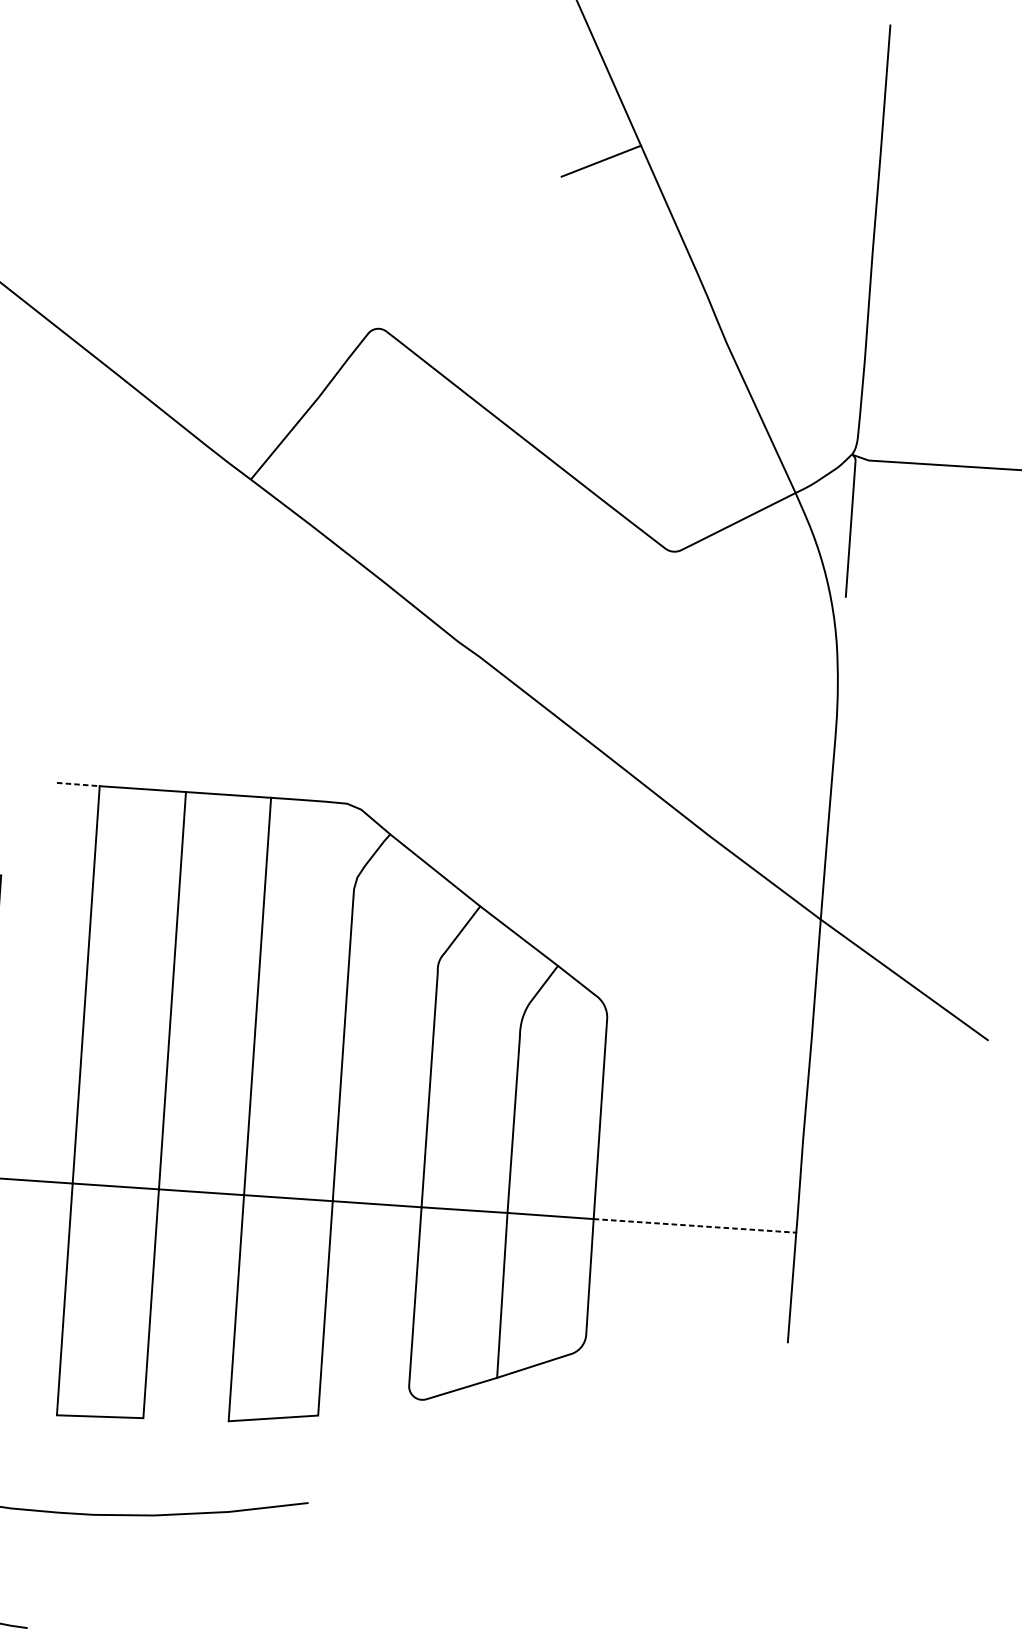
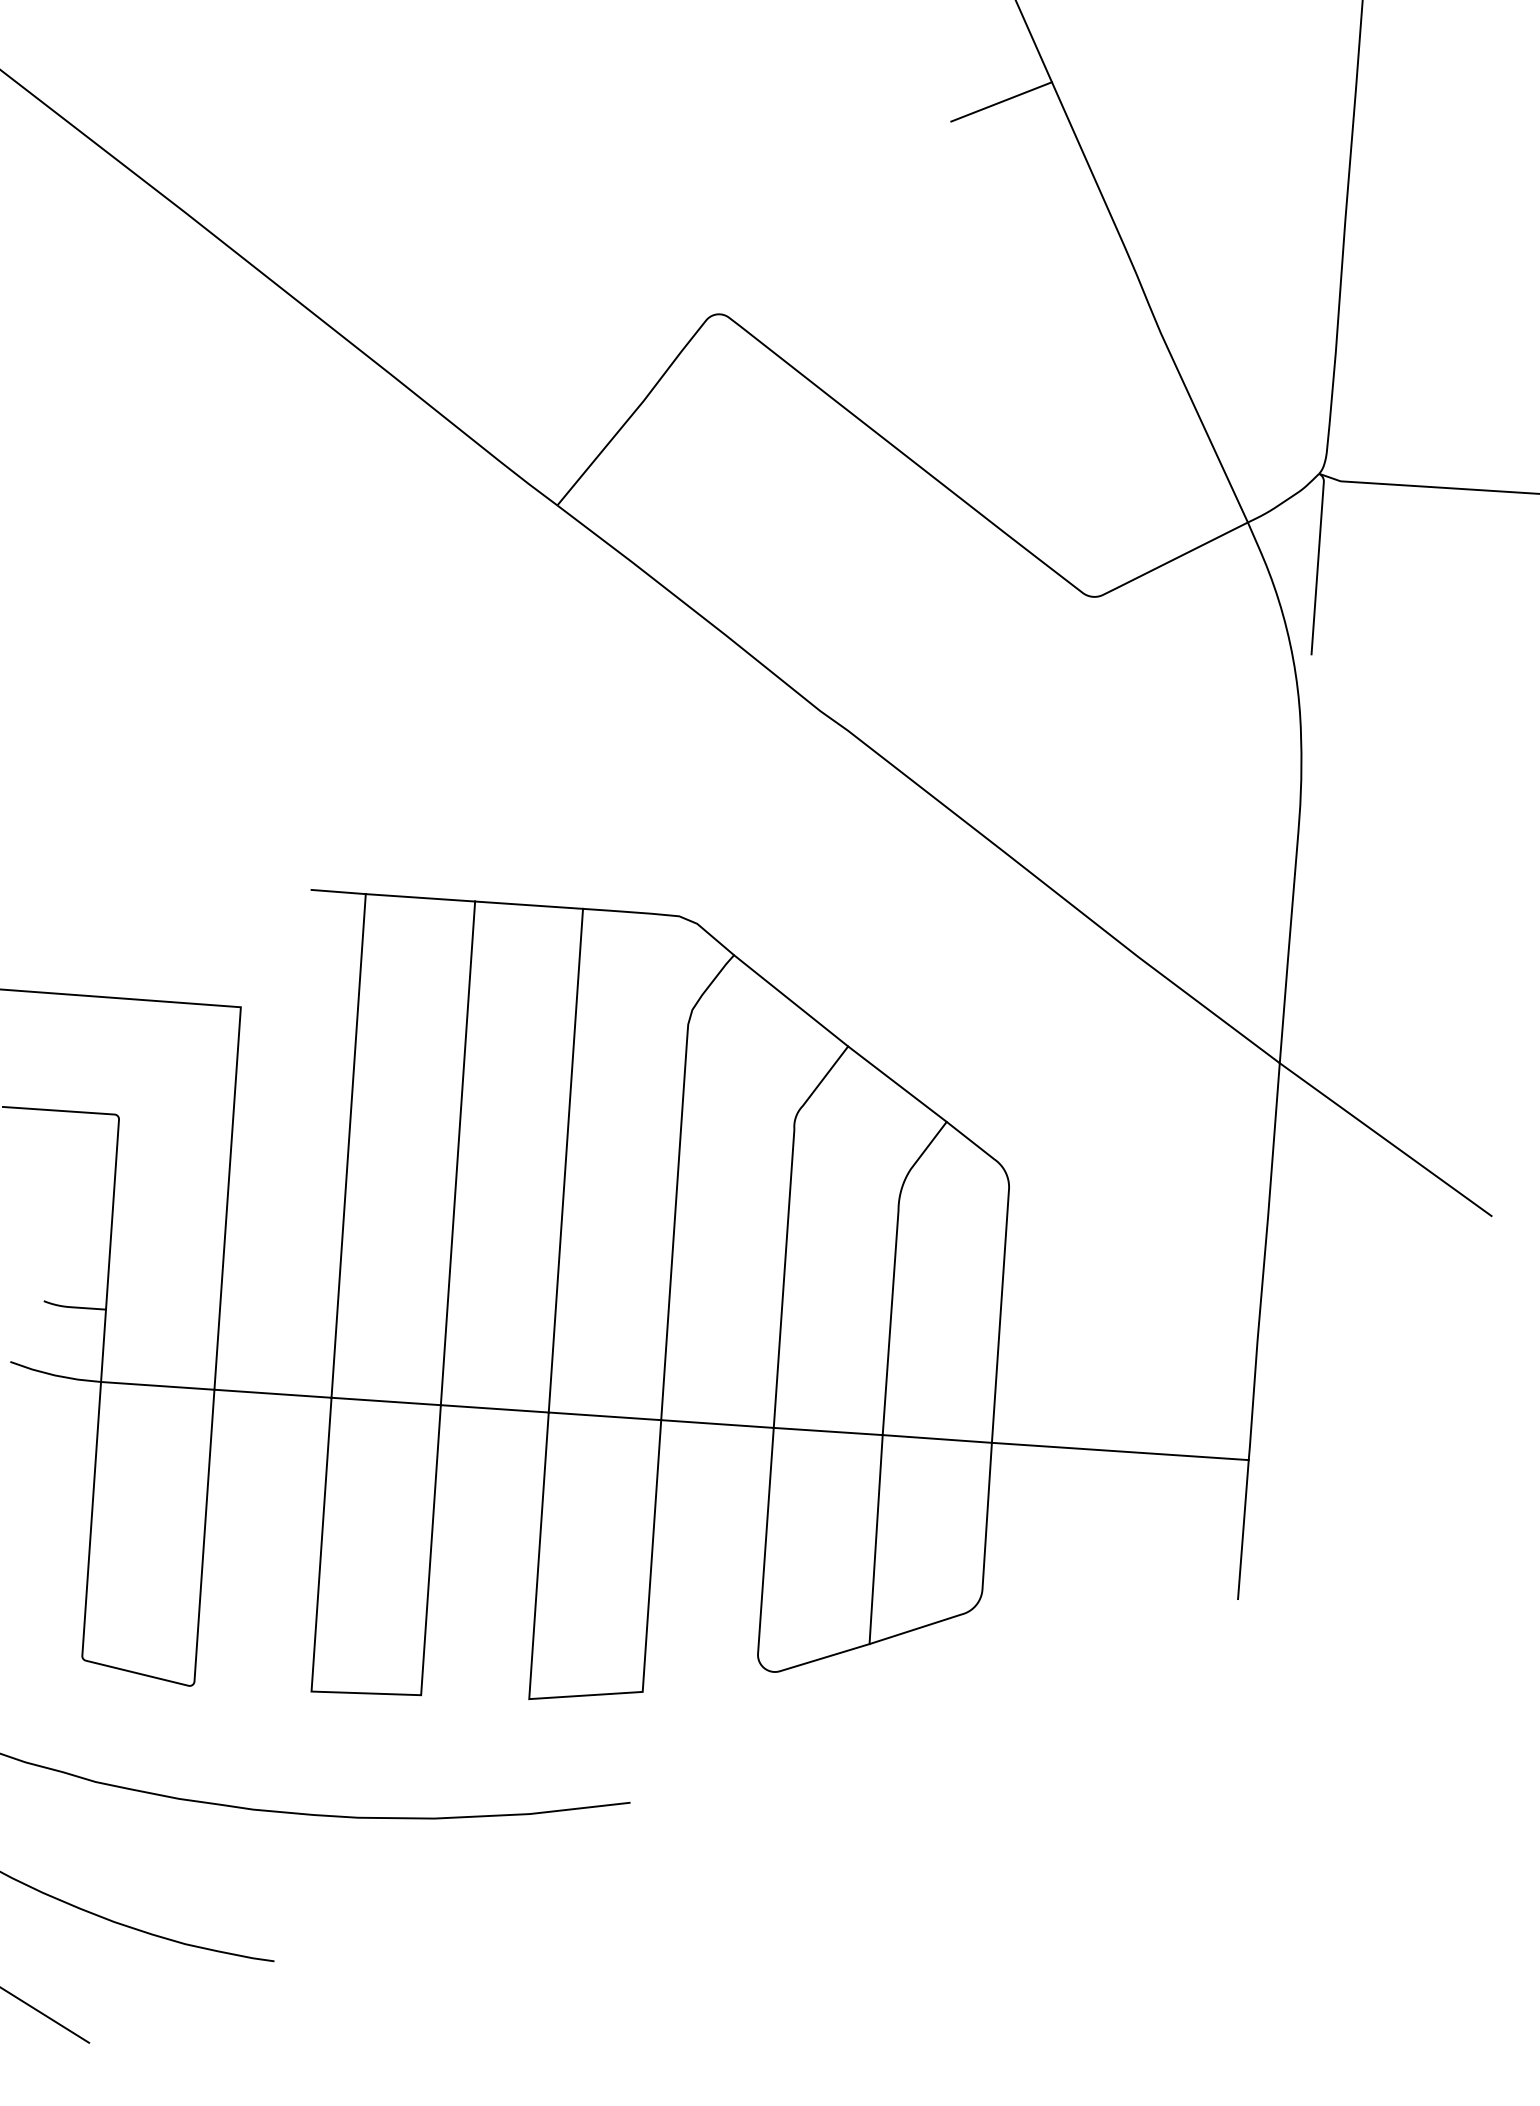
line: (78, 784) -> (339, 892), dashed -> solid
line: (695, 1225) -> (1120, 1451), dashed -> solid

